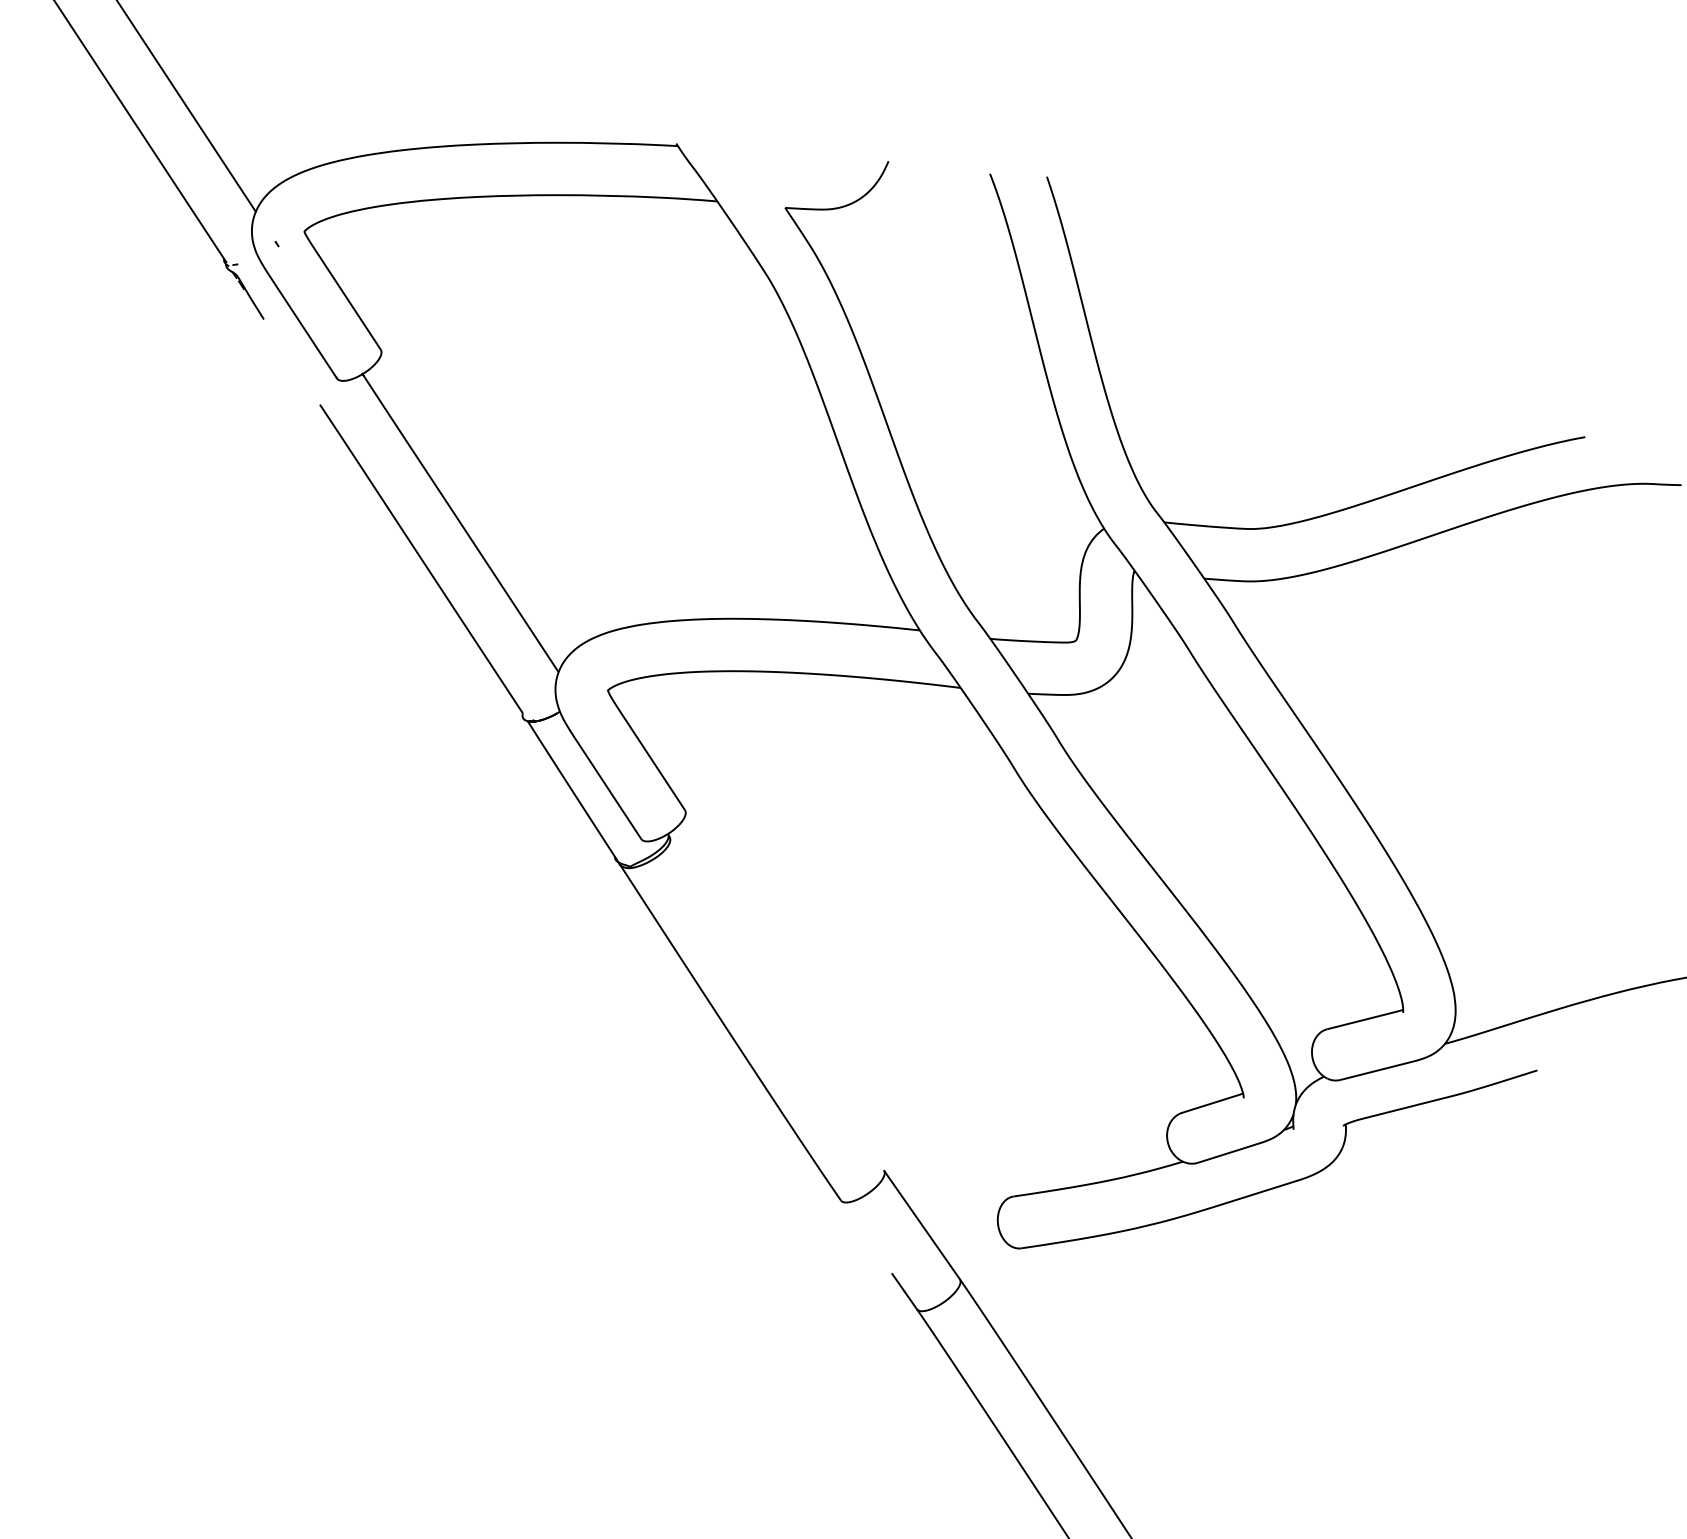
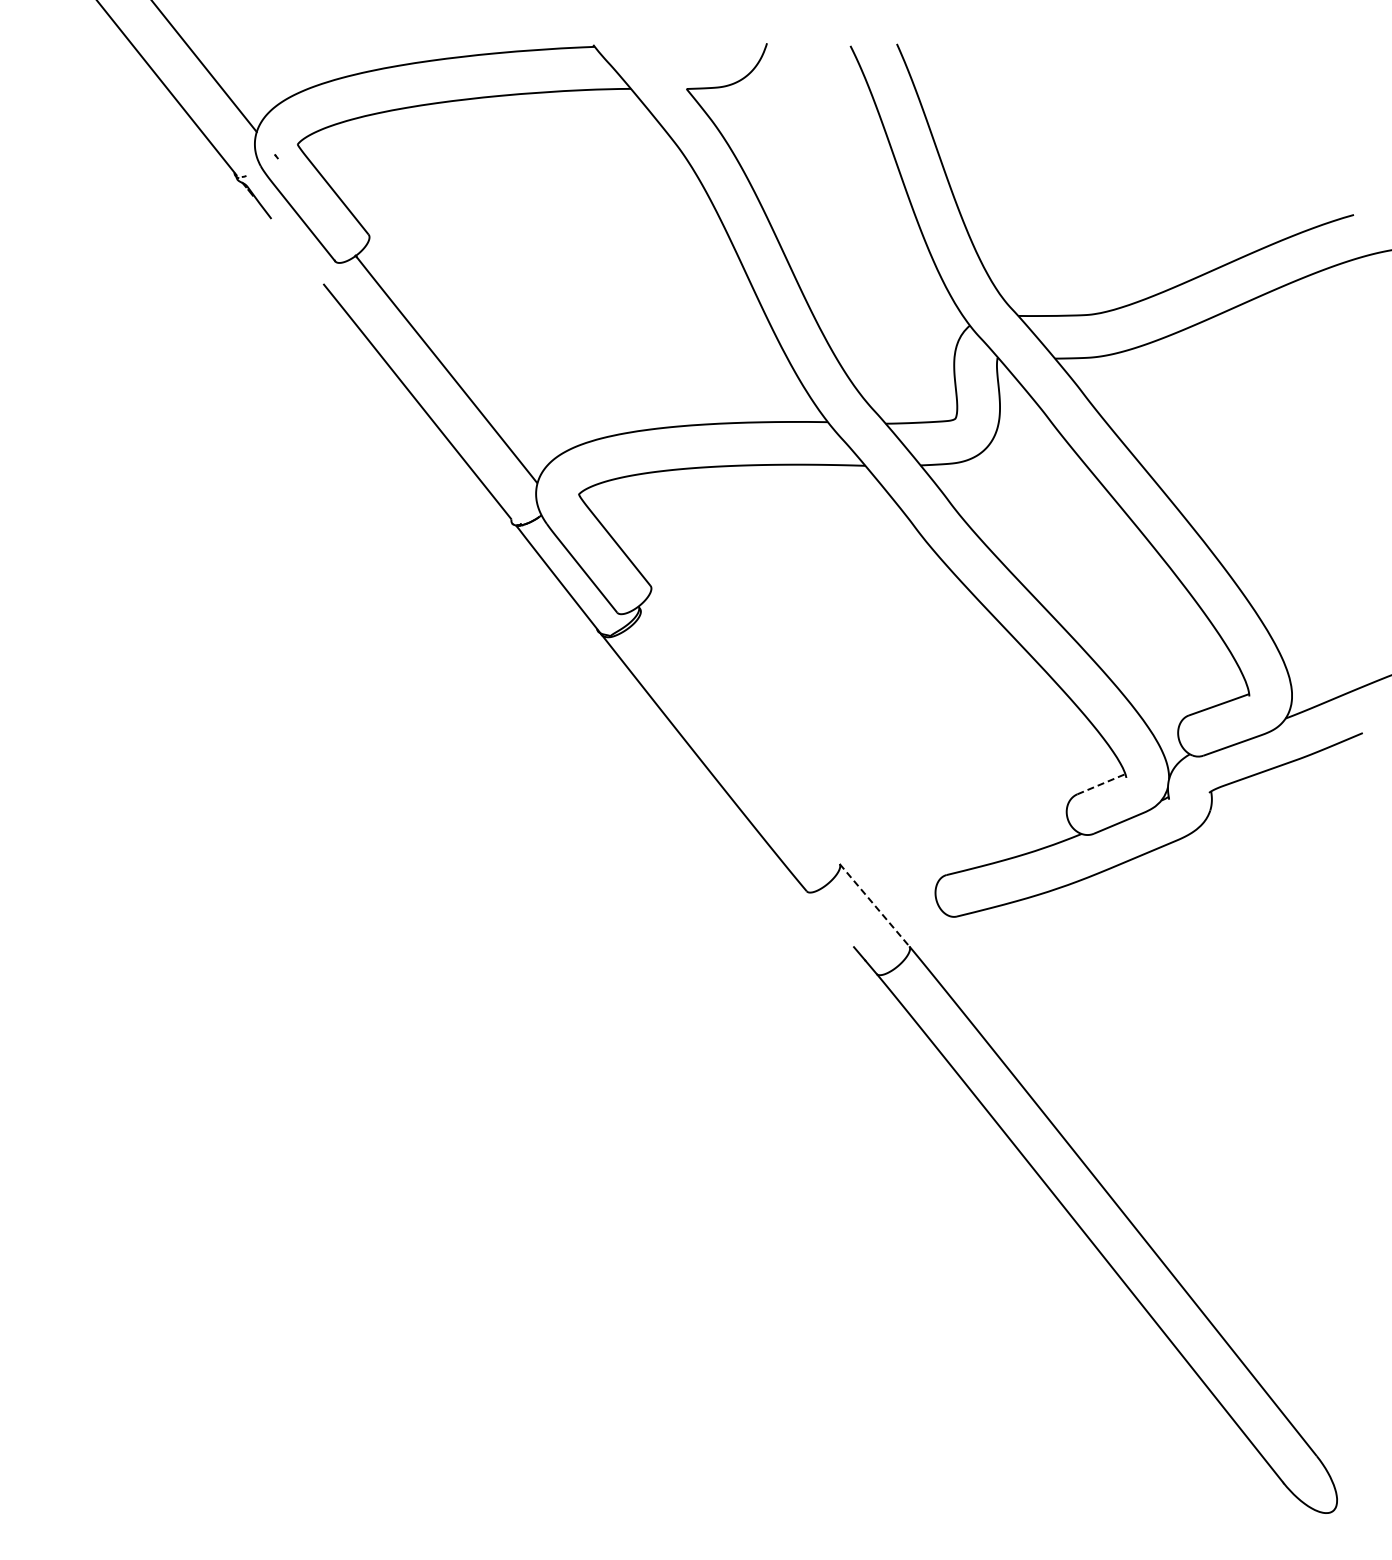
line: (1212, 1103) -> (1101, 784), solid -> dashed
line: (922, 1225) -> (874, 905), solid -> dashed

